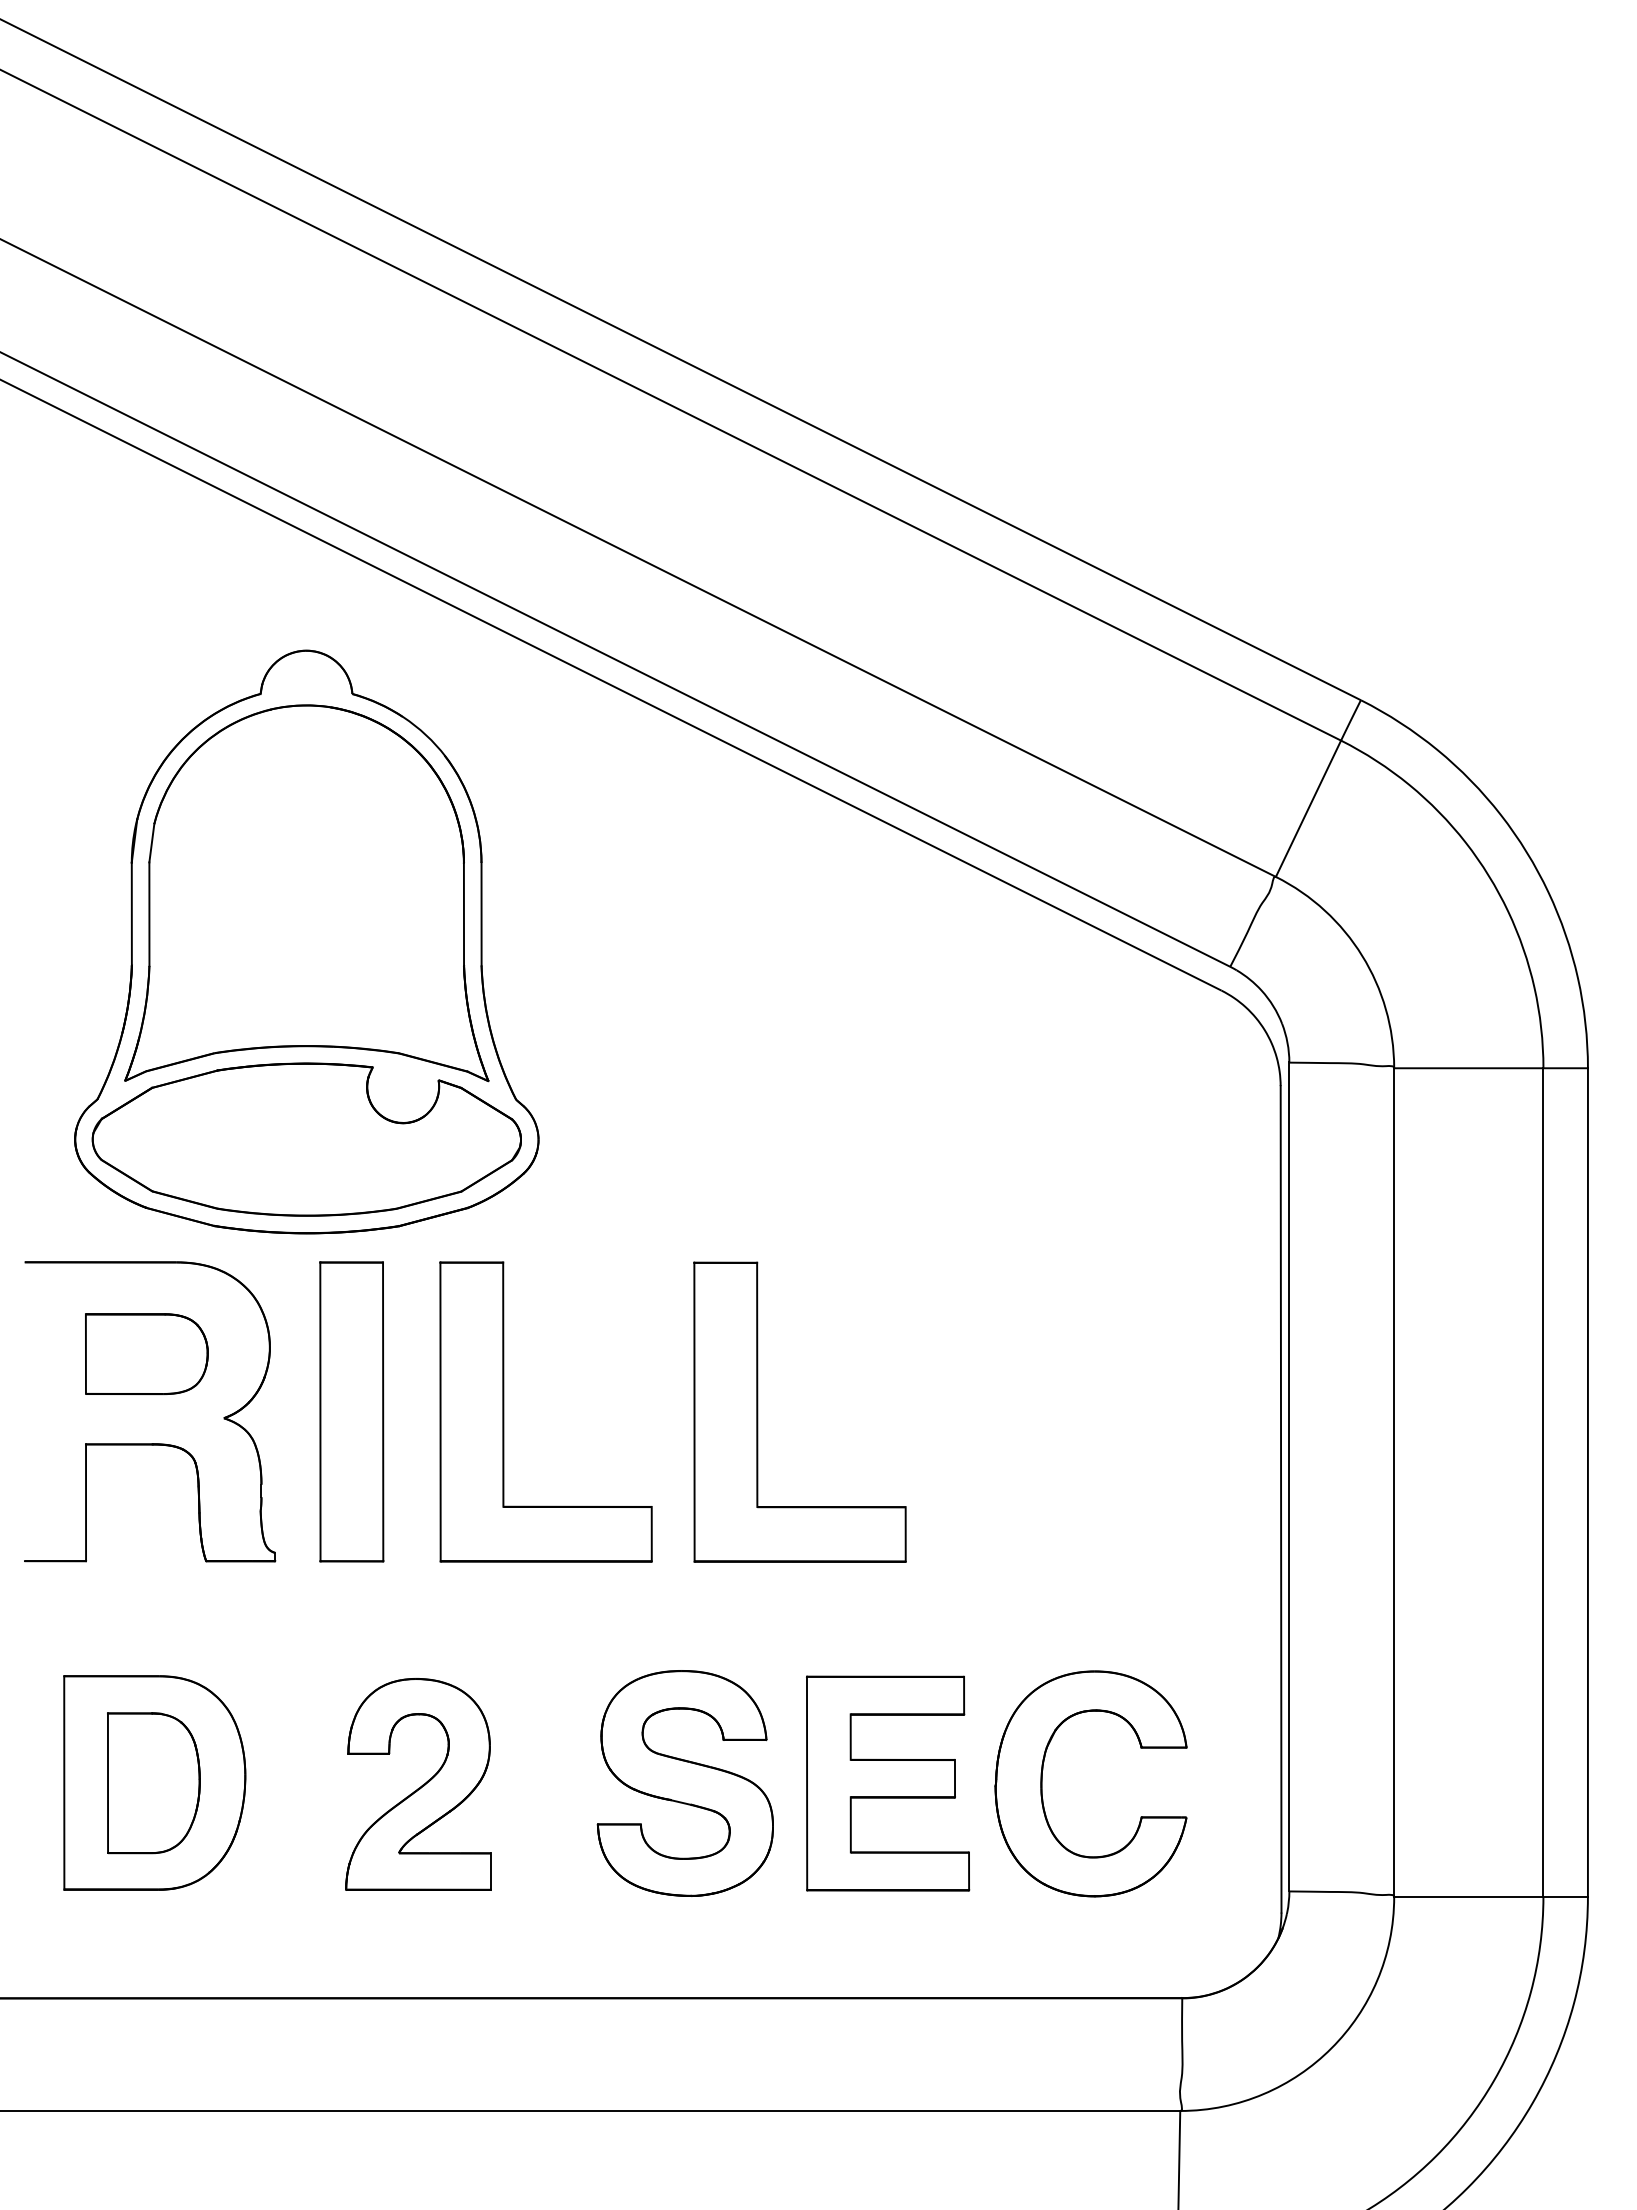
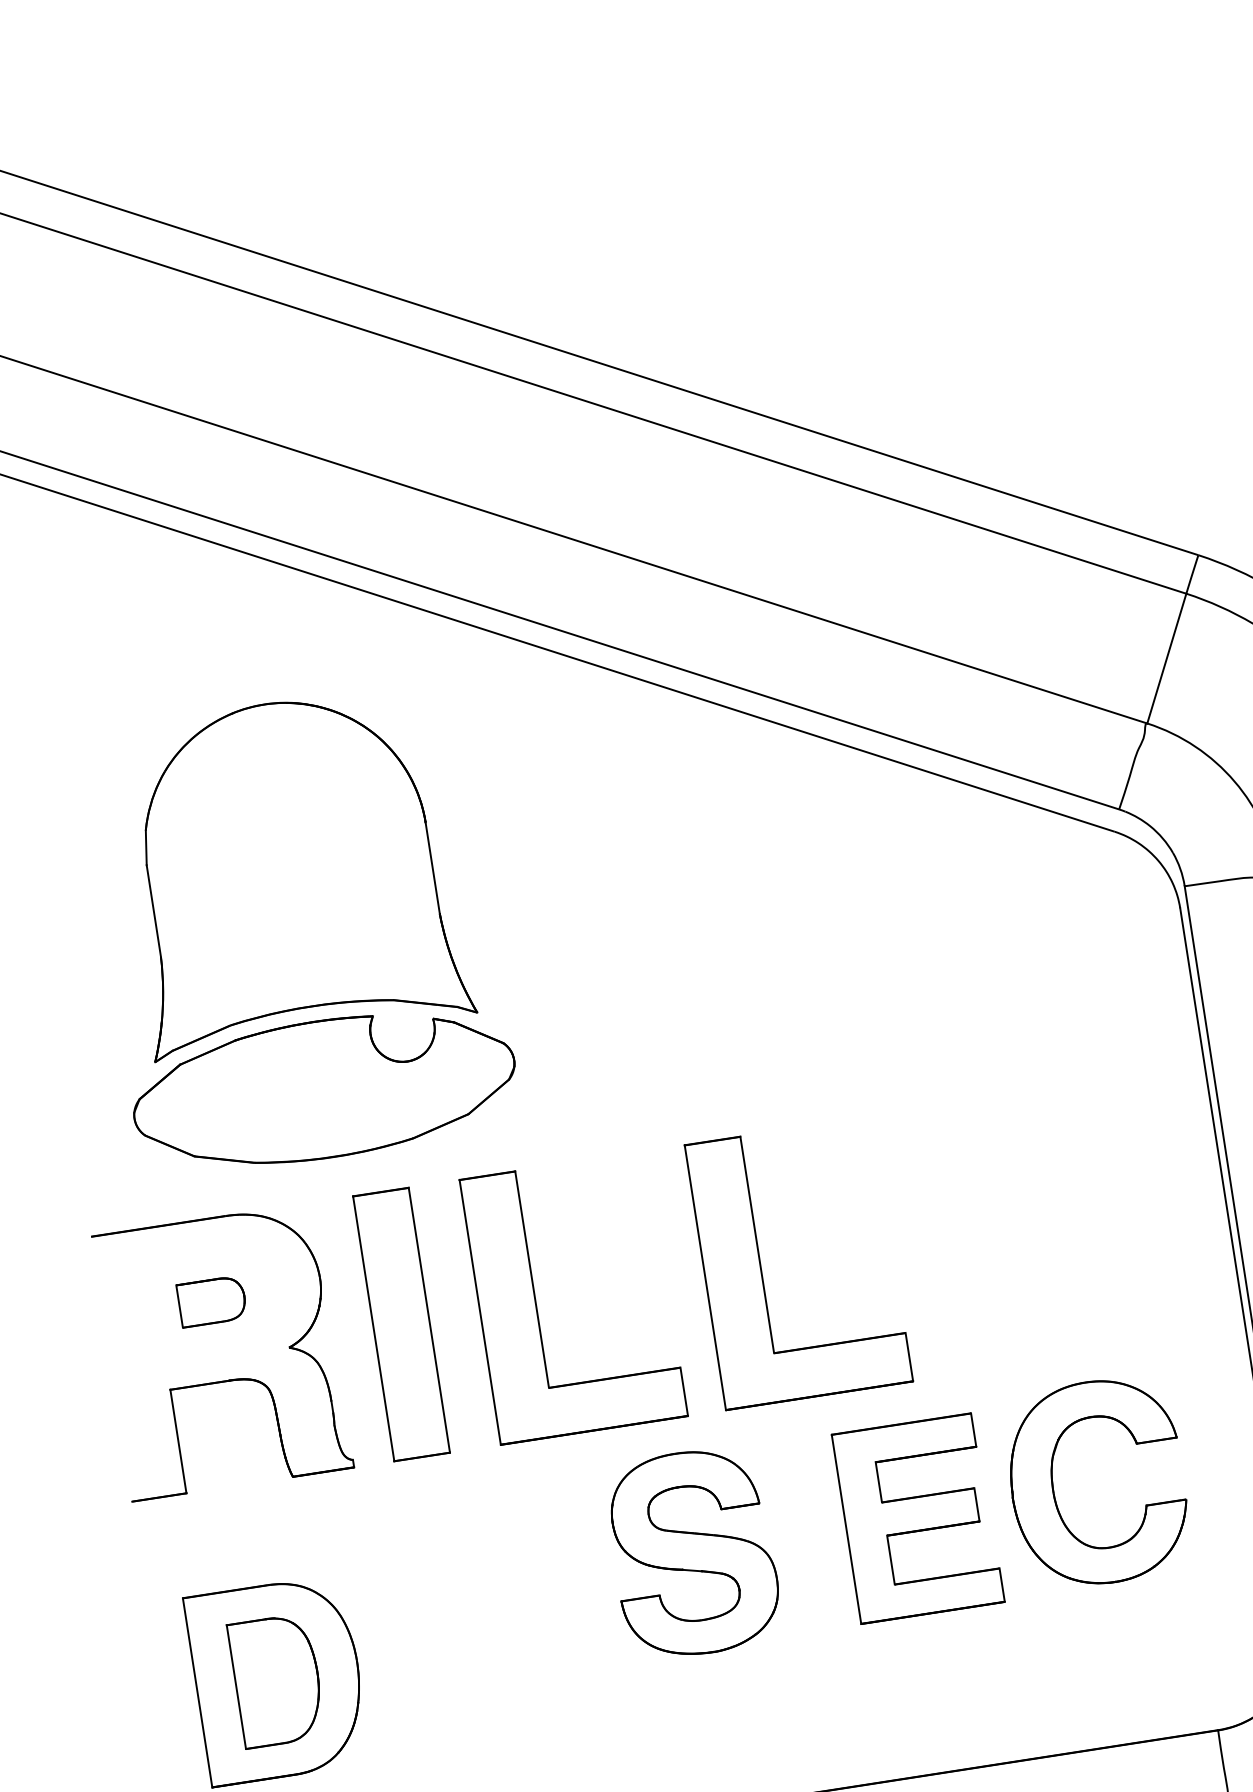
part: (306, 941) -> (296, 913), removed
part: (146, 1354) -> (211, 1301), size x0.6
part: (684, 1783) -> (692, 1553), moved
part: (888, 1783) -> (918, 1518), moved
part: (1042, 1783) -> (1053, 1489), moved
part: (418, 1784) -> (511, 1645), removed

